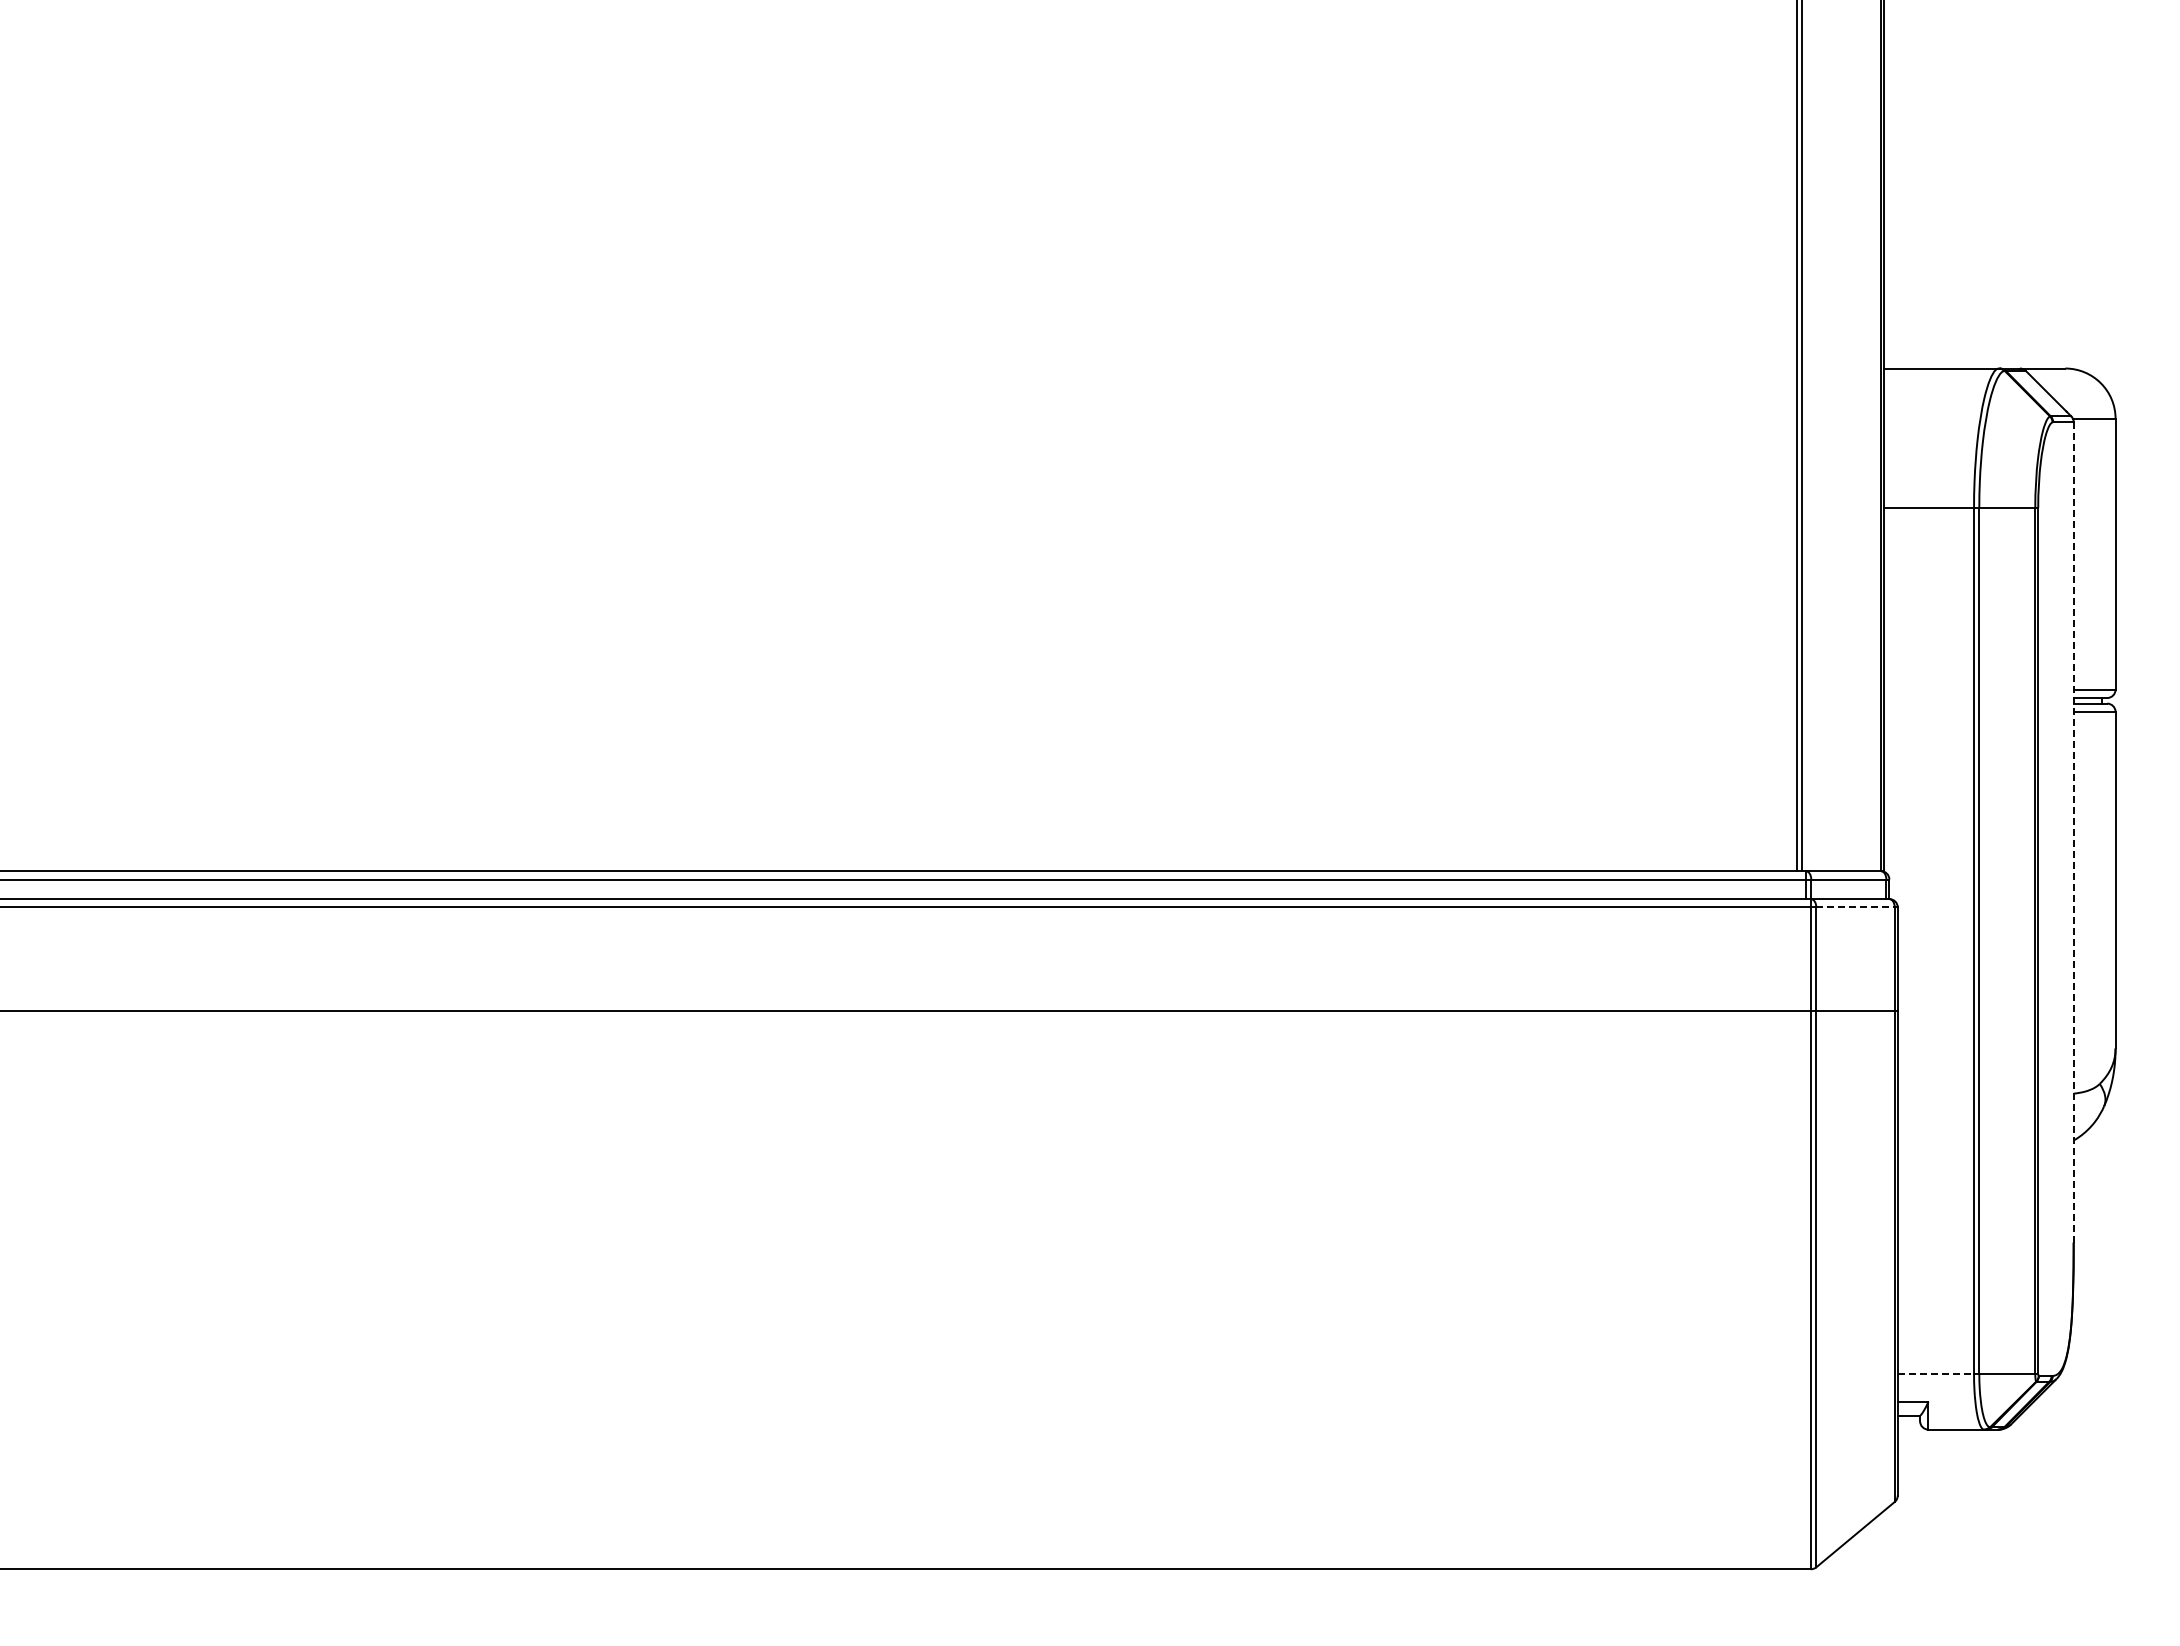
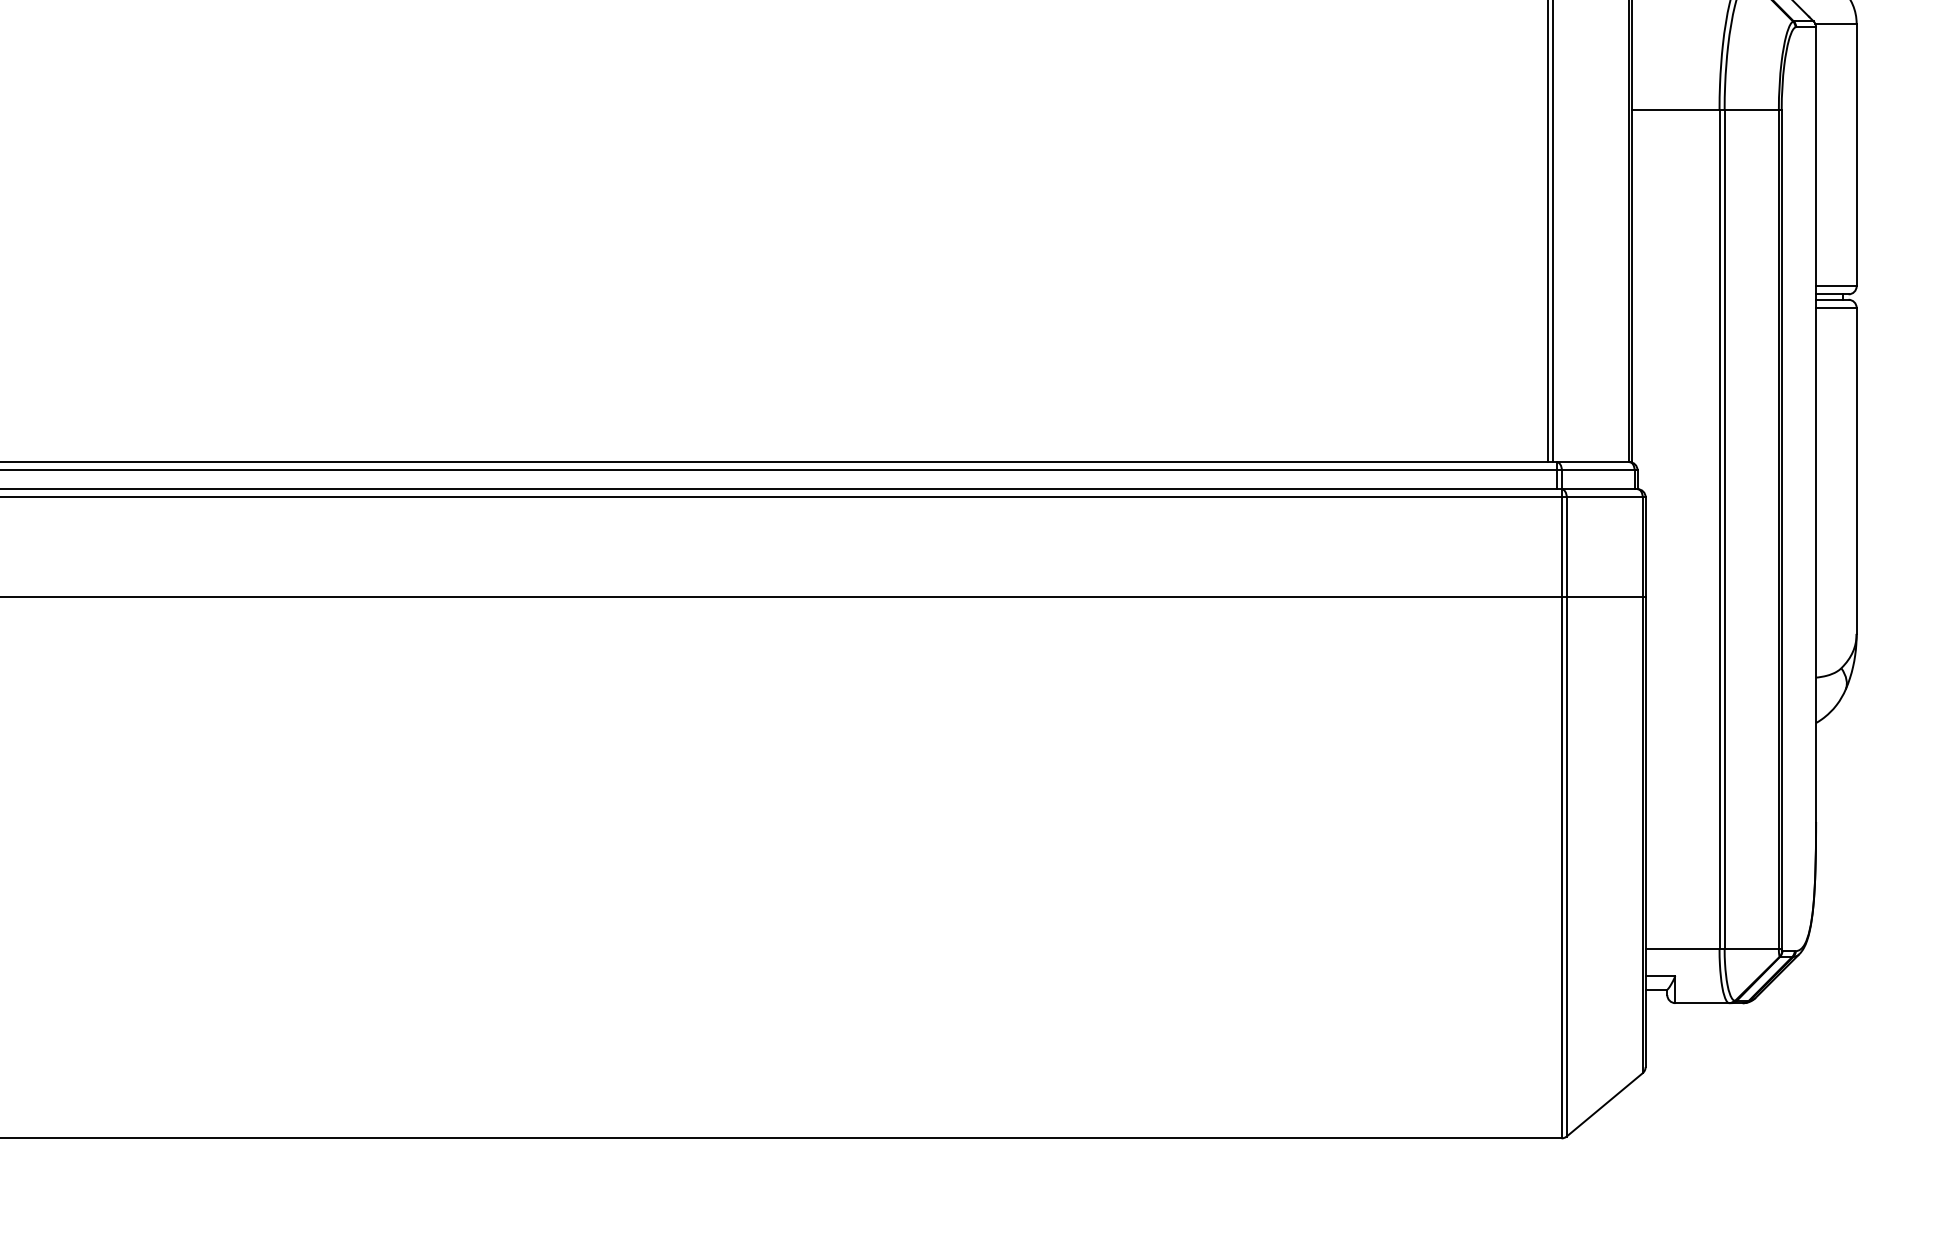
line: (2073, 831) -> (1815, 423), dashed -> solid
line: (1856, 907) -> (1605, 497), dashed -> solid
line: (1936, 1373) -> (1683, 948), dashed -> solid

